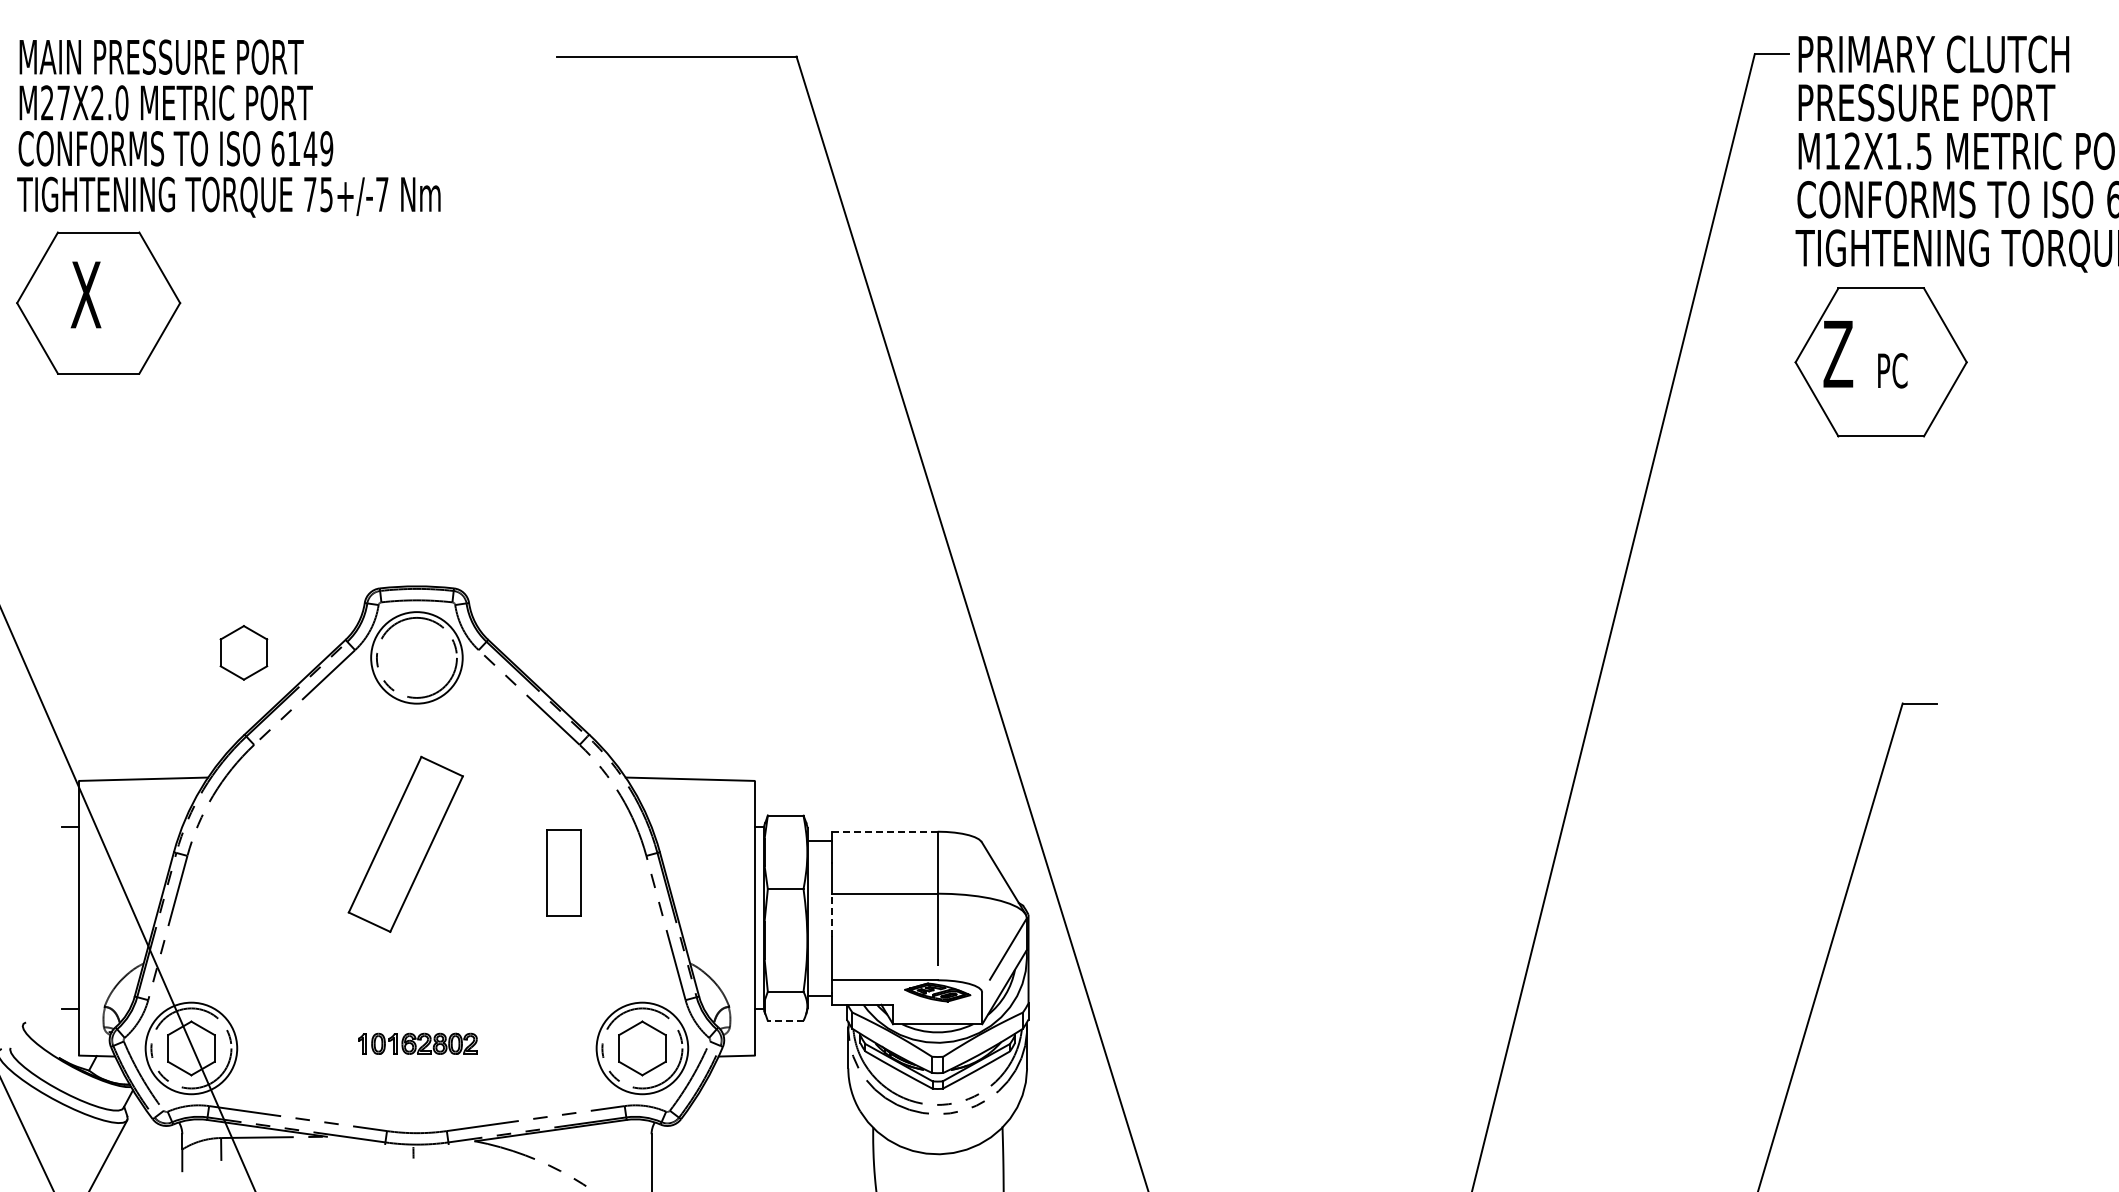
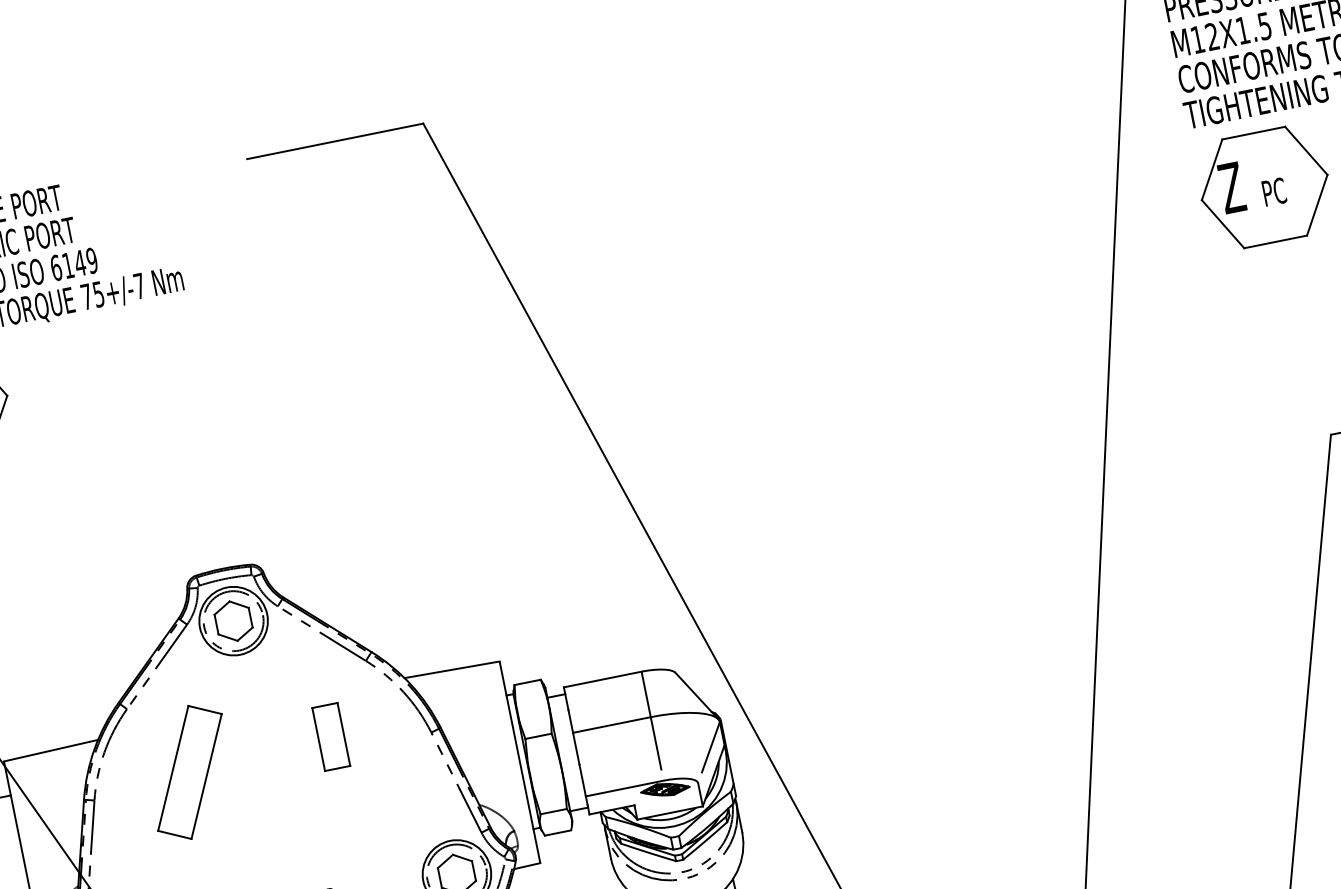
part: (243, 652) -> (233, 620), moved
line: (884, 831) -> (602, 679), dashed -> solid
part: (405, 843) -> (189, 771), moved
part: (563, 872) -> (330, 736), moved
line: (831, 915) -> (576, 748), dashed -> solid
line: (785, 1020) -> (557, 832), dashed -> solid

